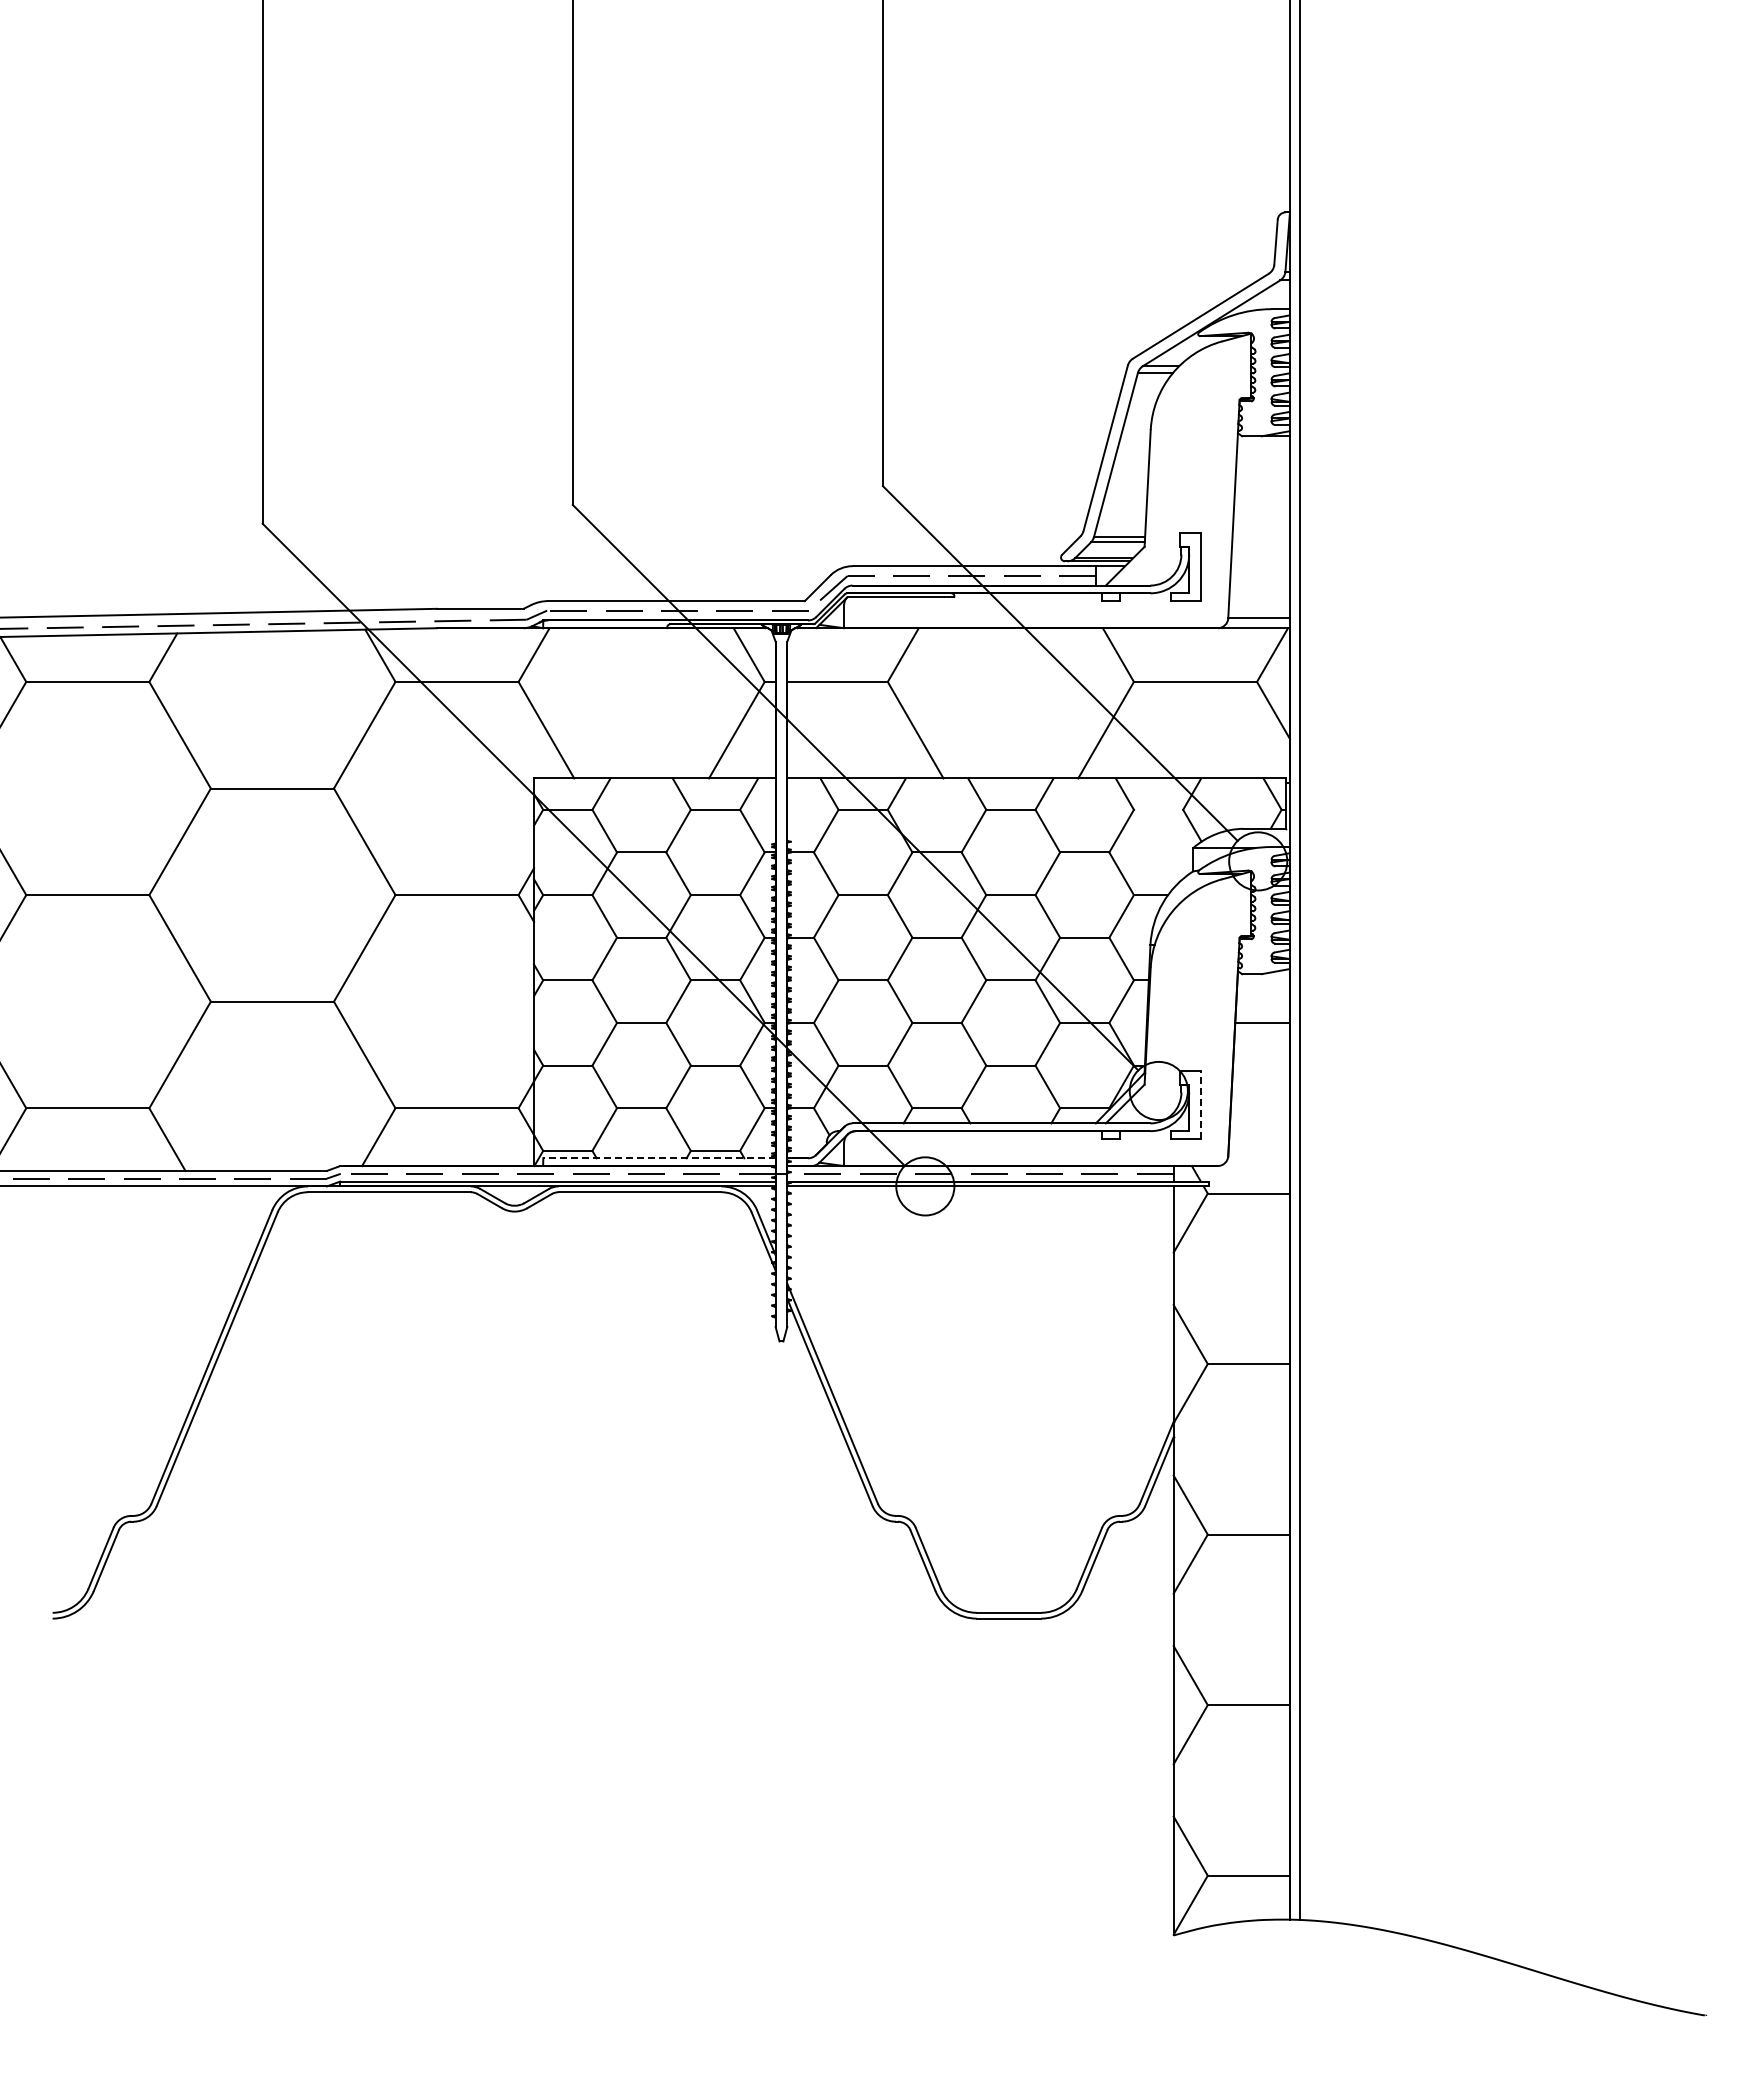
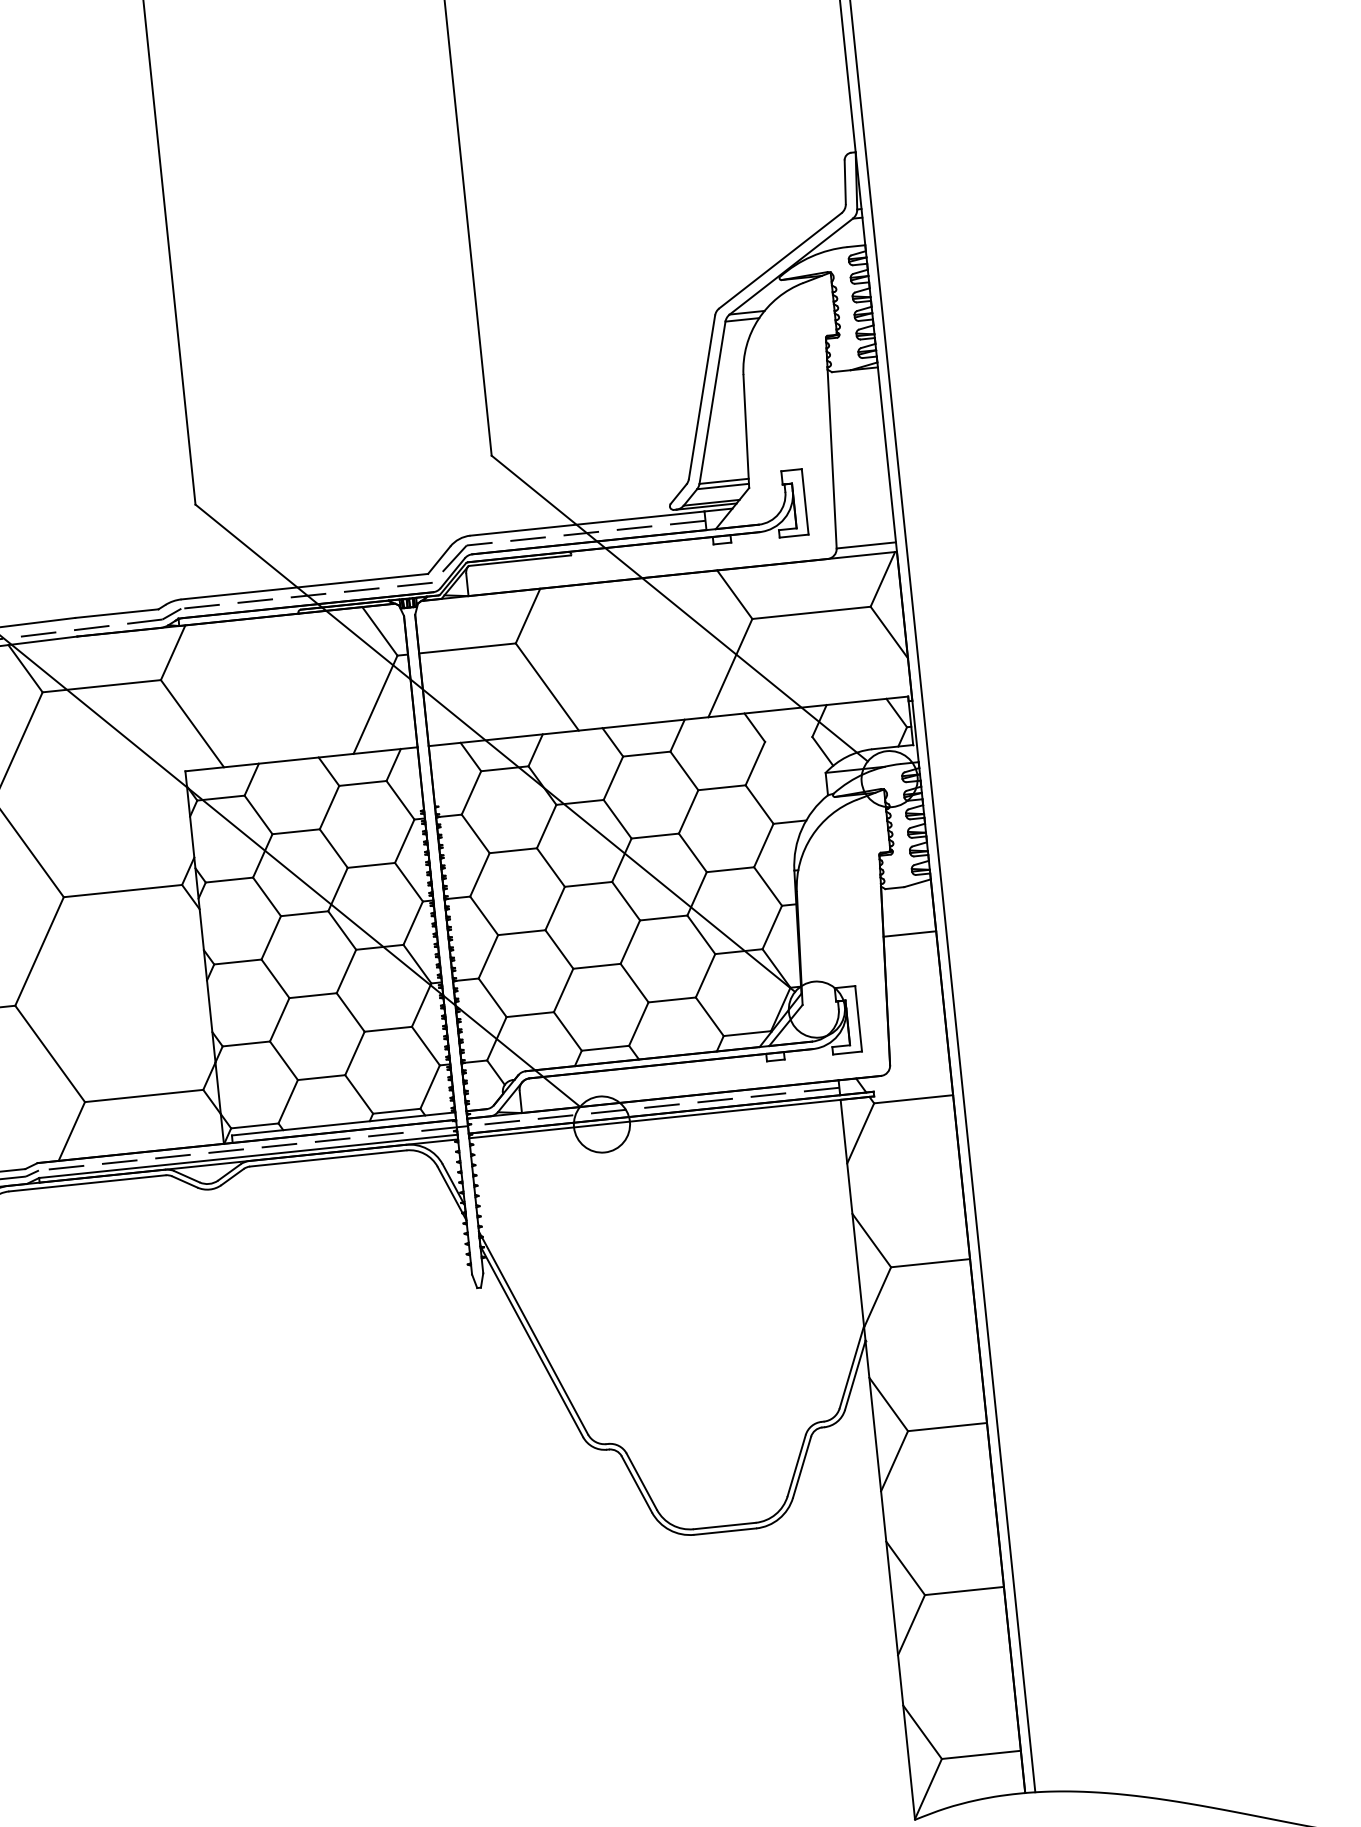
line: (1200, 1104) -> (858, 1018), dashed -> solid
line: (658, 1158) -> (342, 1124), dashed -> solid

